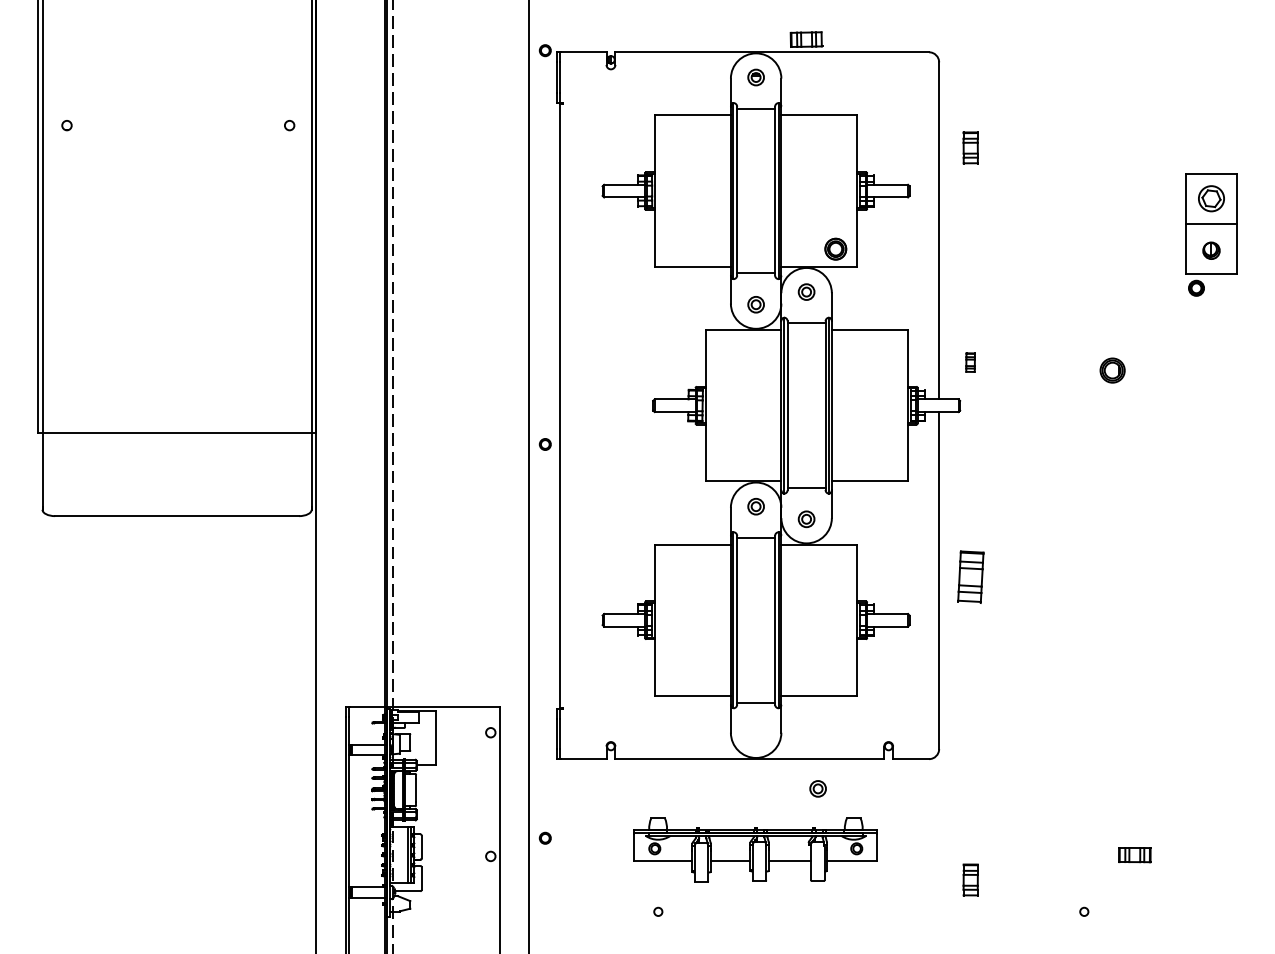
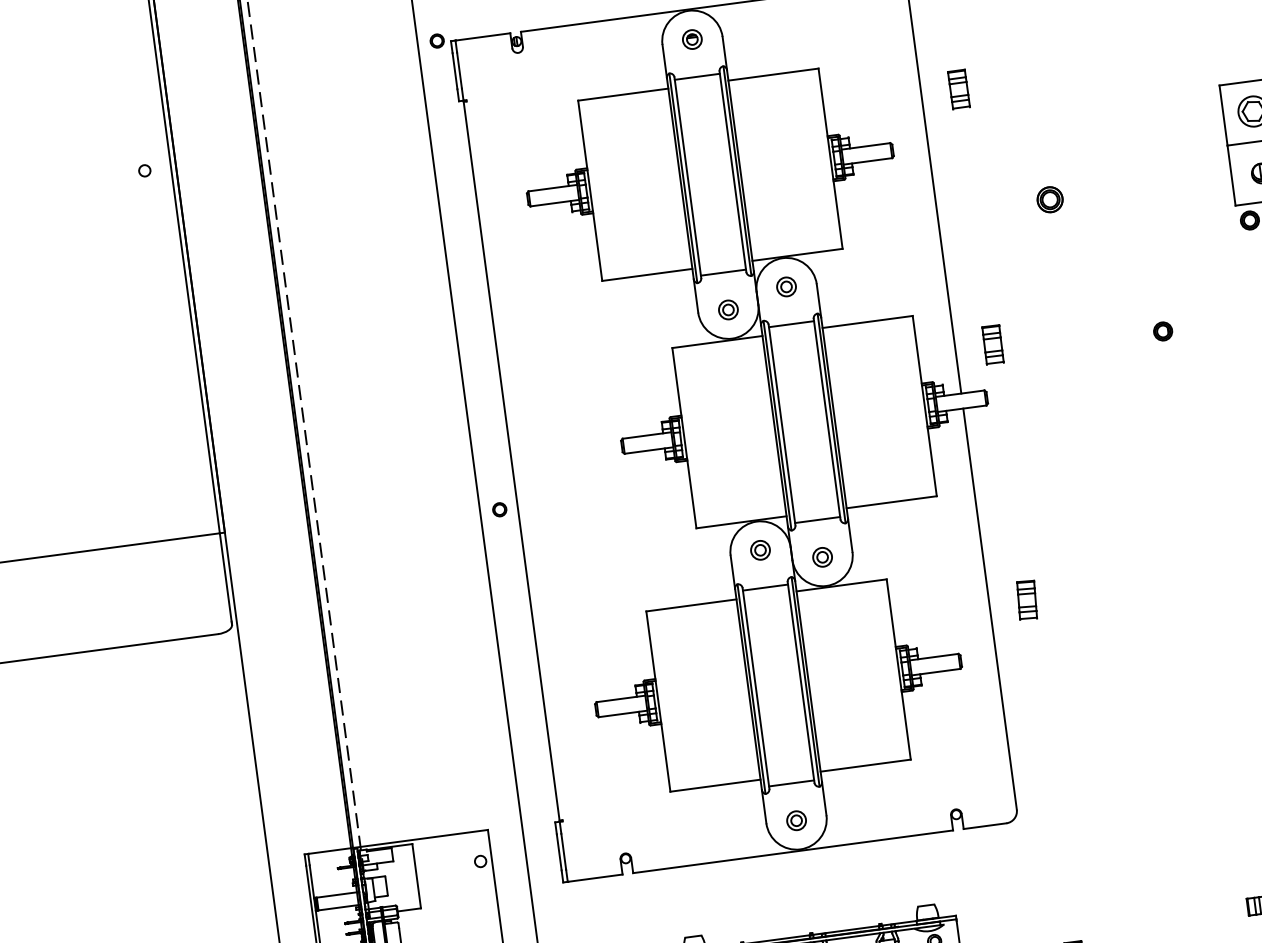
part: (835, 248) -> (1049, 198), moved
part: (970, 362) -> (992, 344), size x1.67
part: (1112, 369) -> (1162, 330), size x0.62
part: (970, 577) -> (1026, 600), size x0.62
part: (817, 788) -> (795, 820), moved

